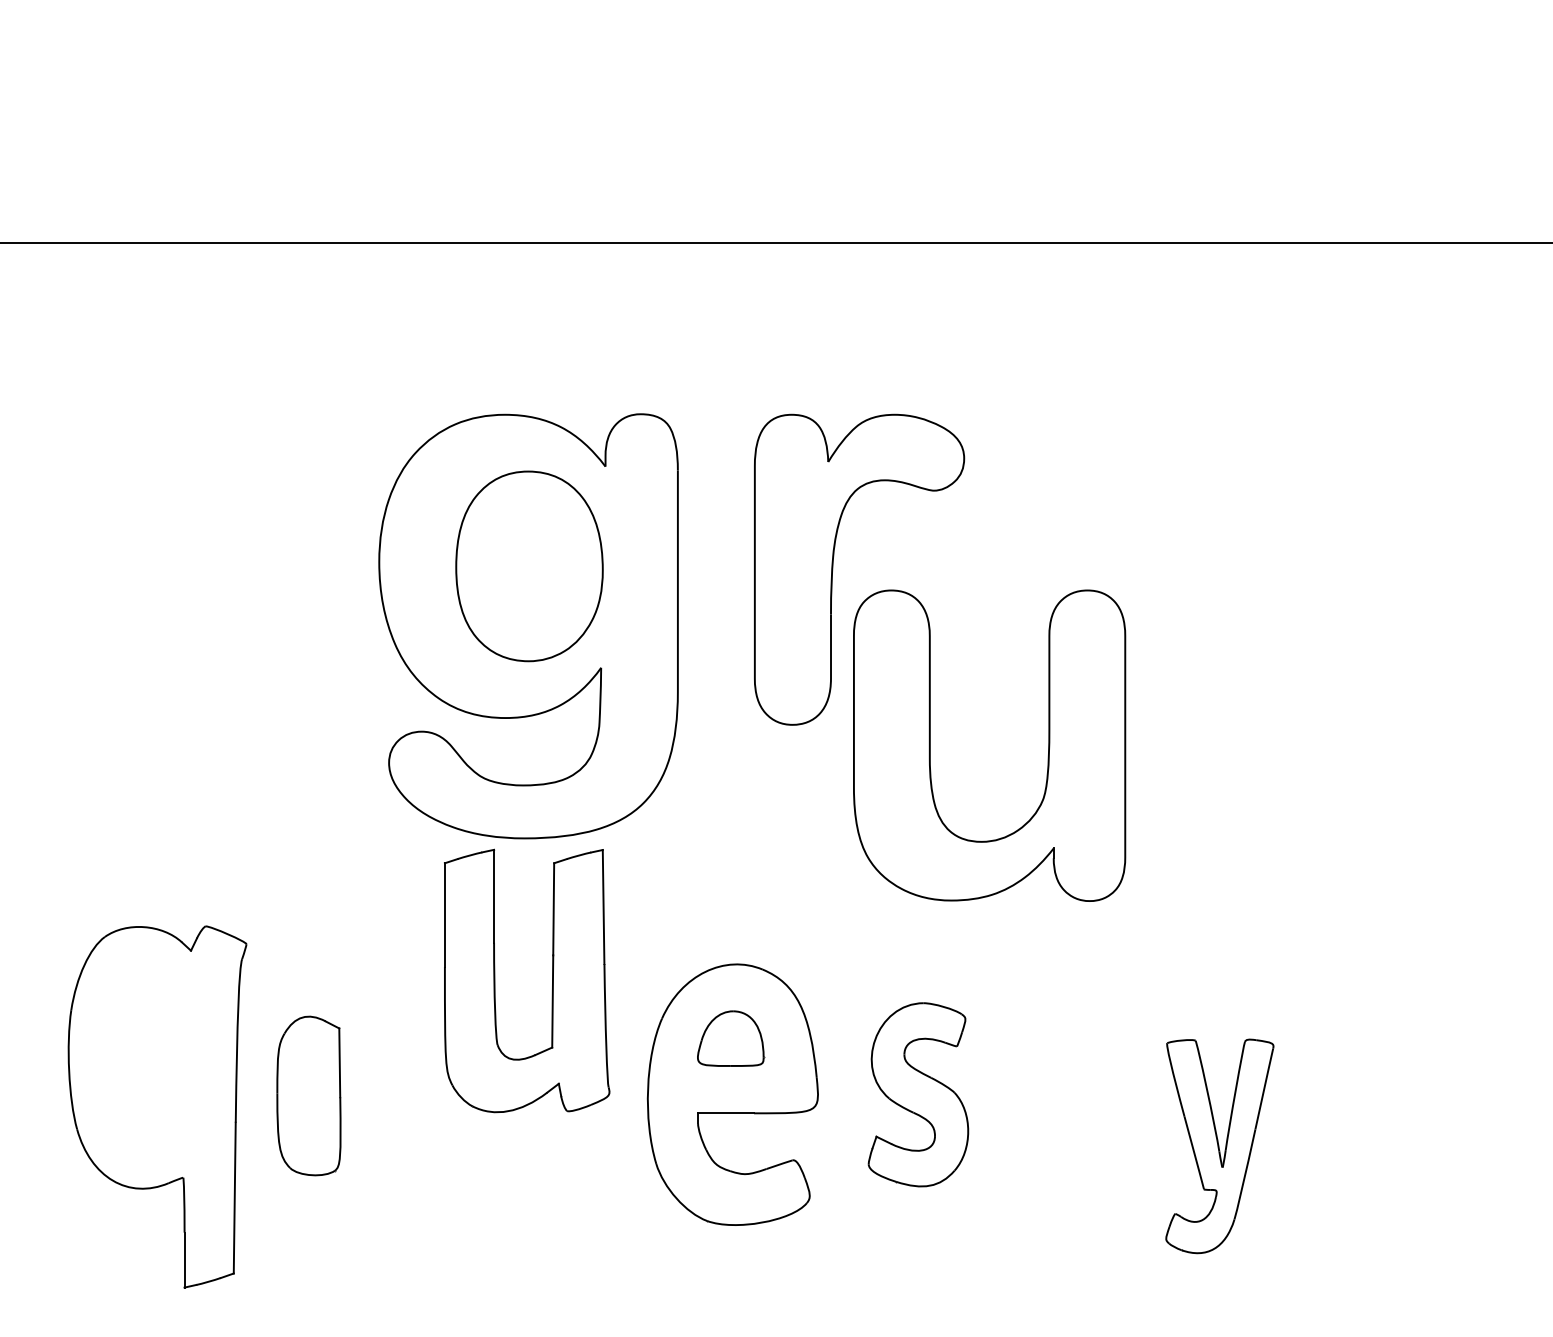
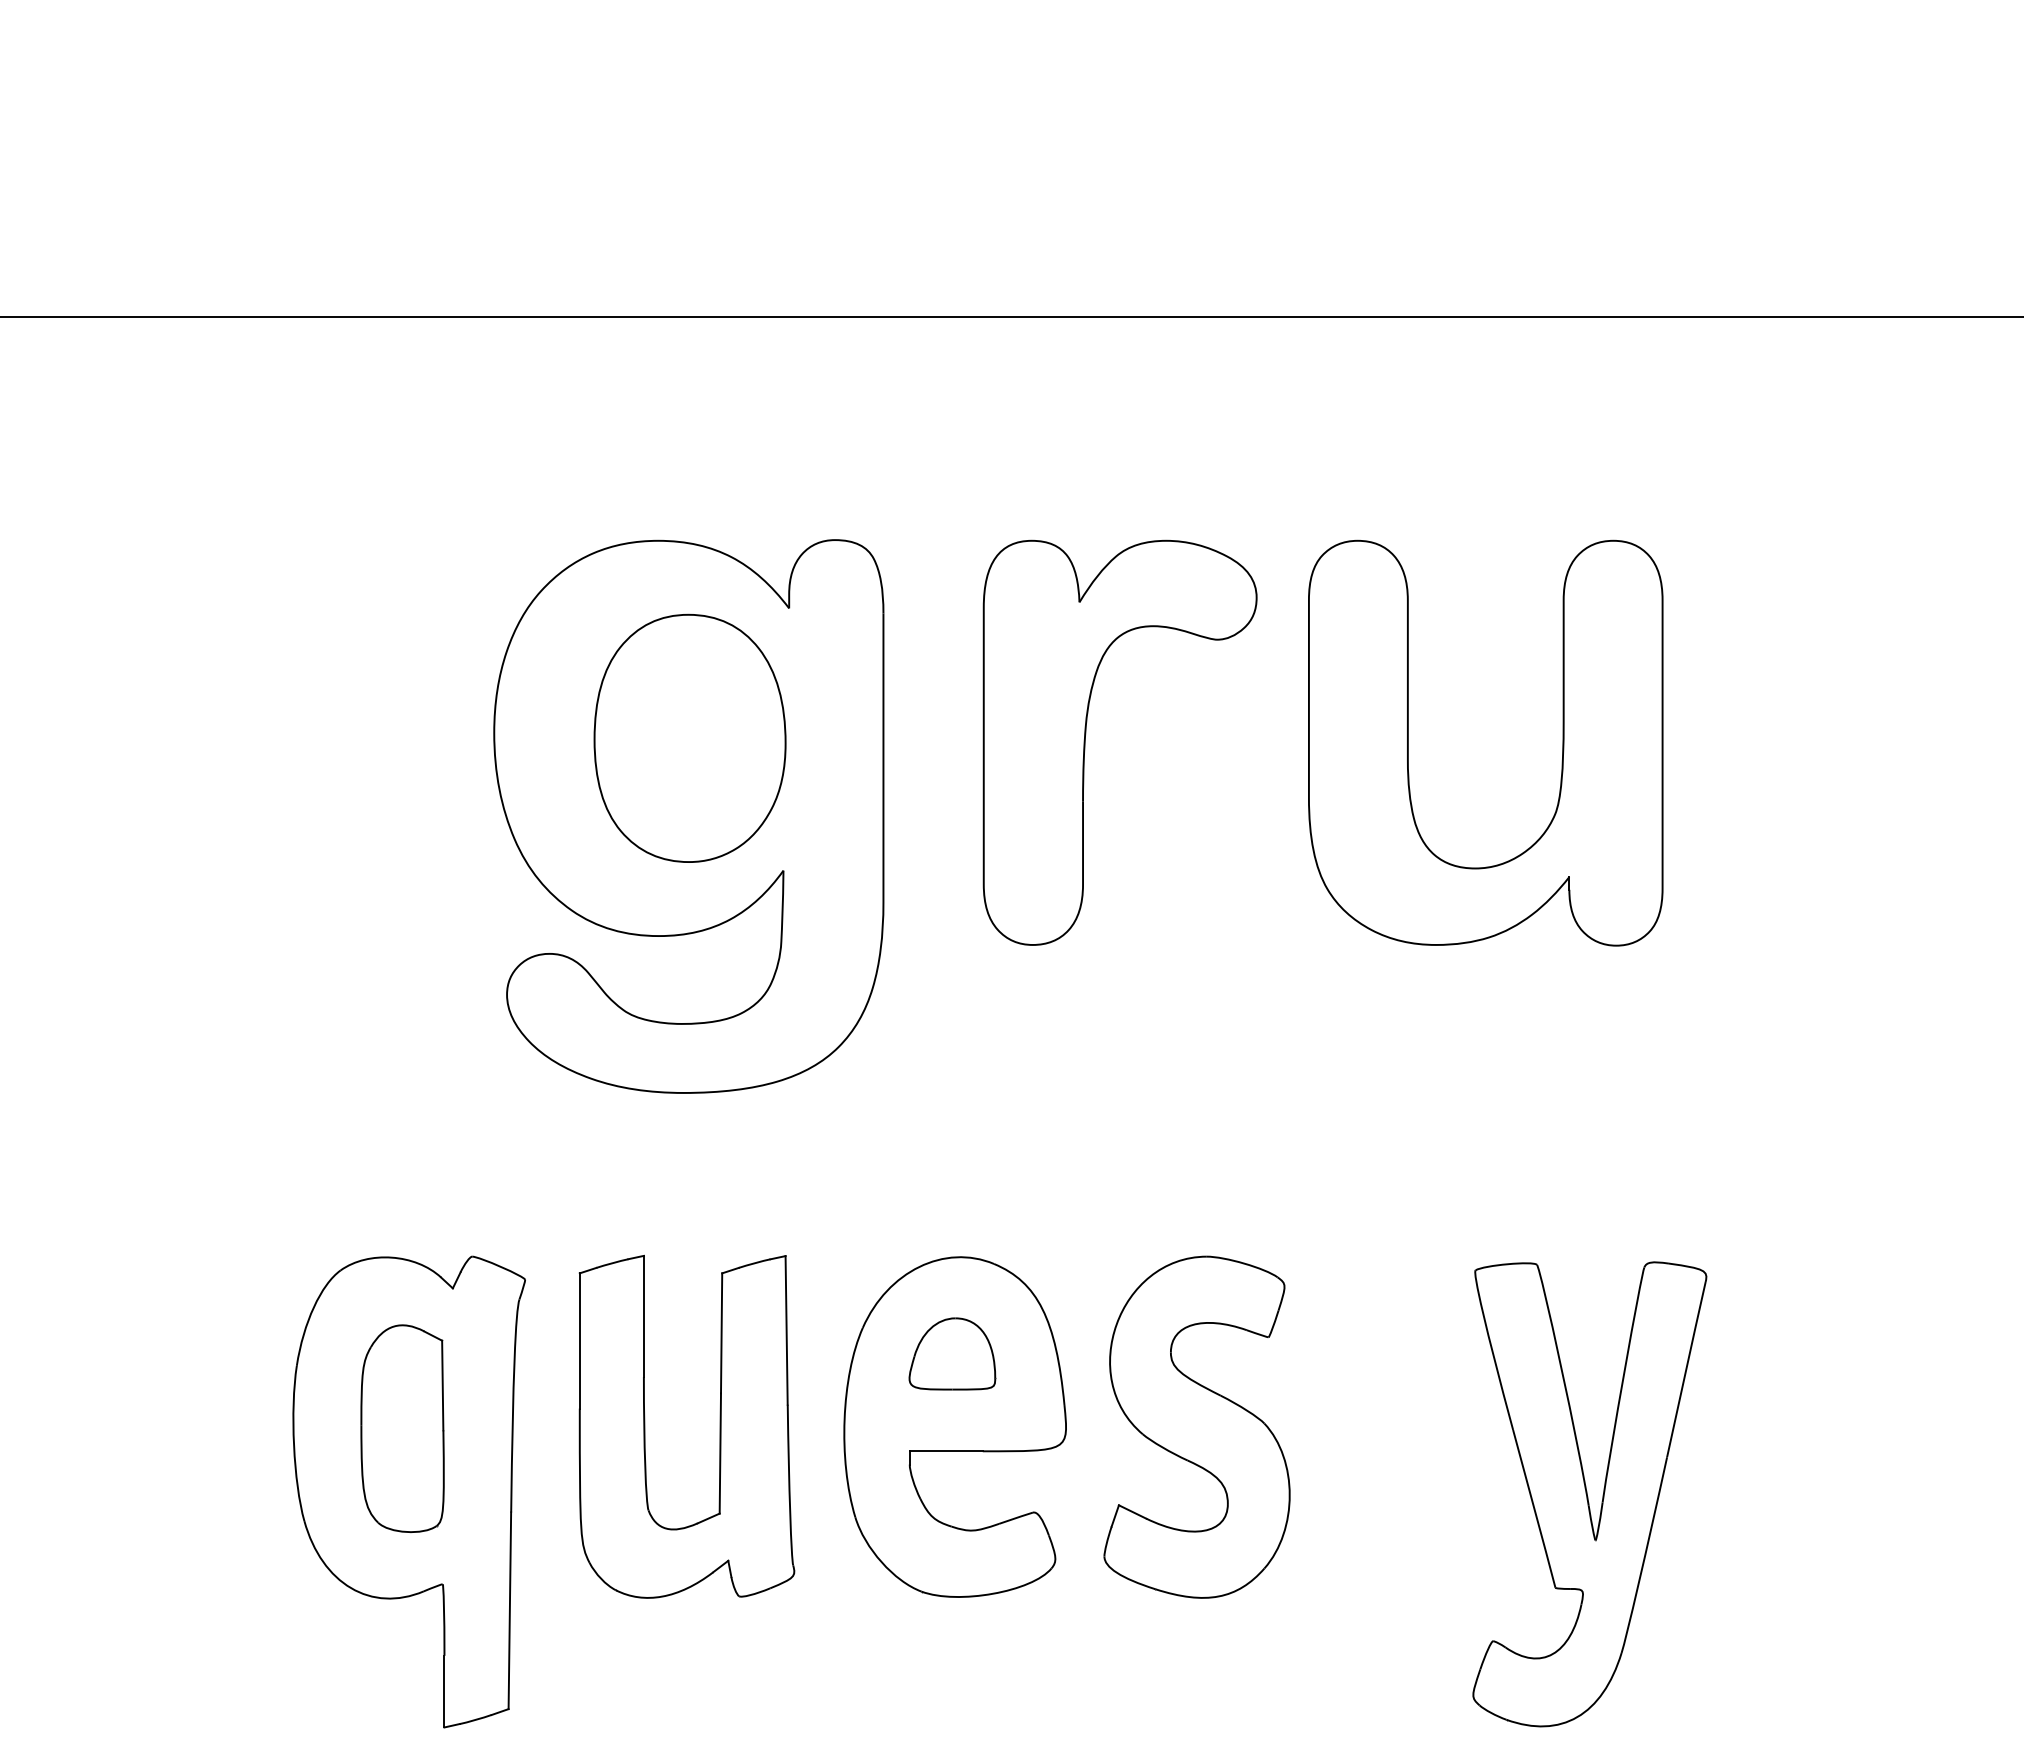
part: (930, 745) -> (1408, 742), moved
part: (552, 980) -> (719, 1426), moved
part: (918, 1094) -> (1196, 1426), size x1.43
part: (156, 1106) -> (408, 1491), moved
part: (1219, 1146) -> (1589, 1494), size x1.67

